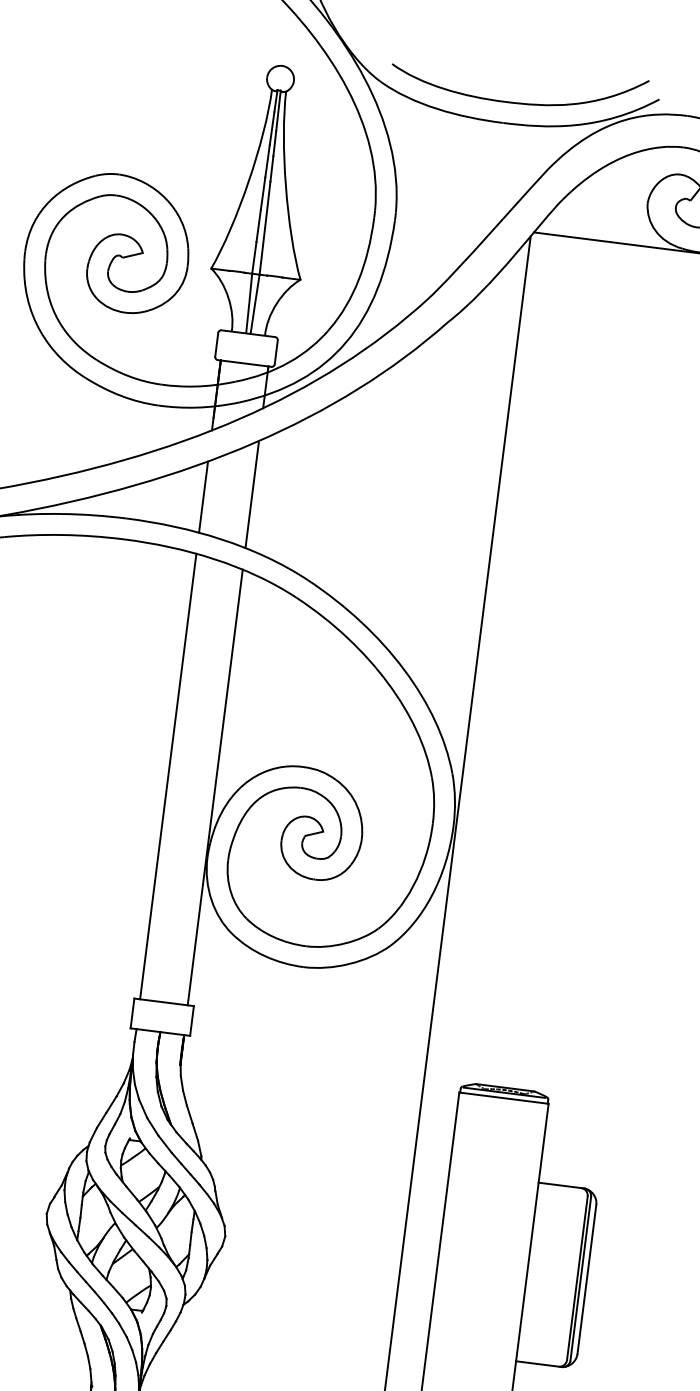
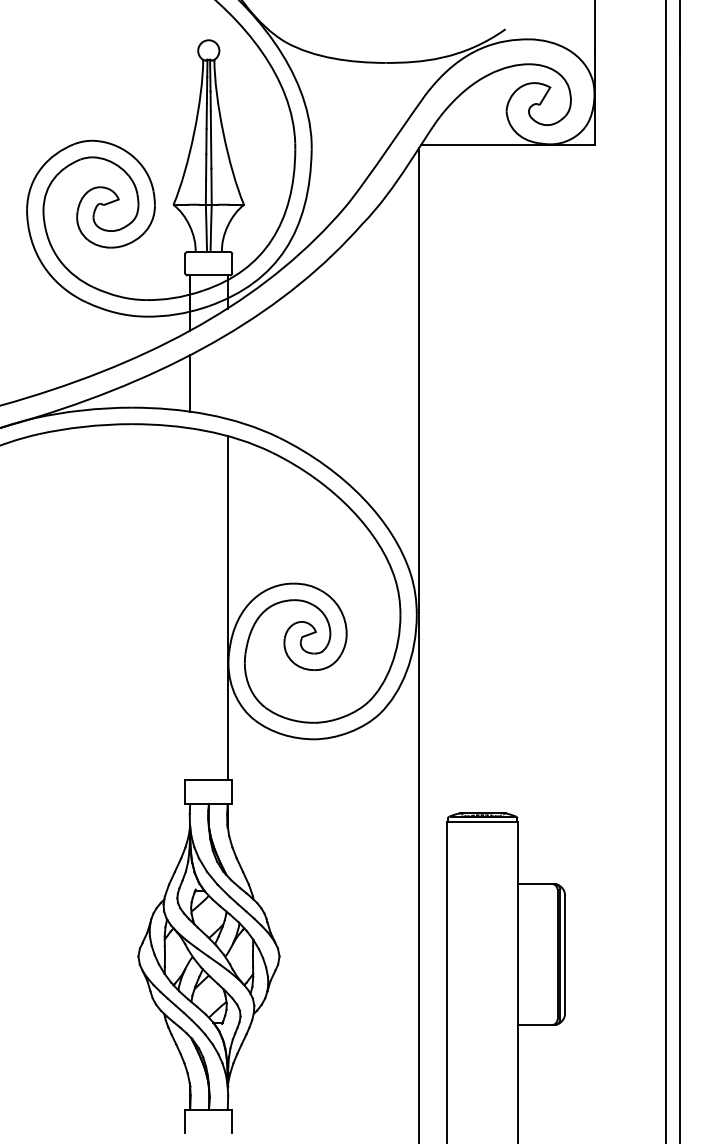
part: (517, 102) -> (395, 45), removed
line: (252, 494) -> (227, 376), removed
line: (167, 776) -> (189, 604), removed

